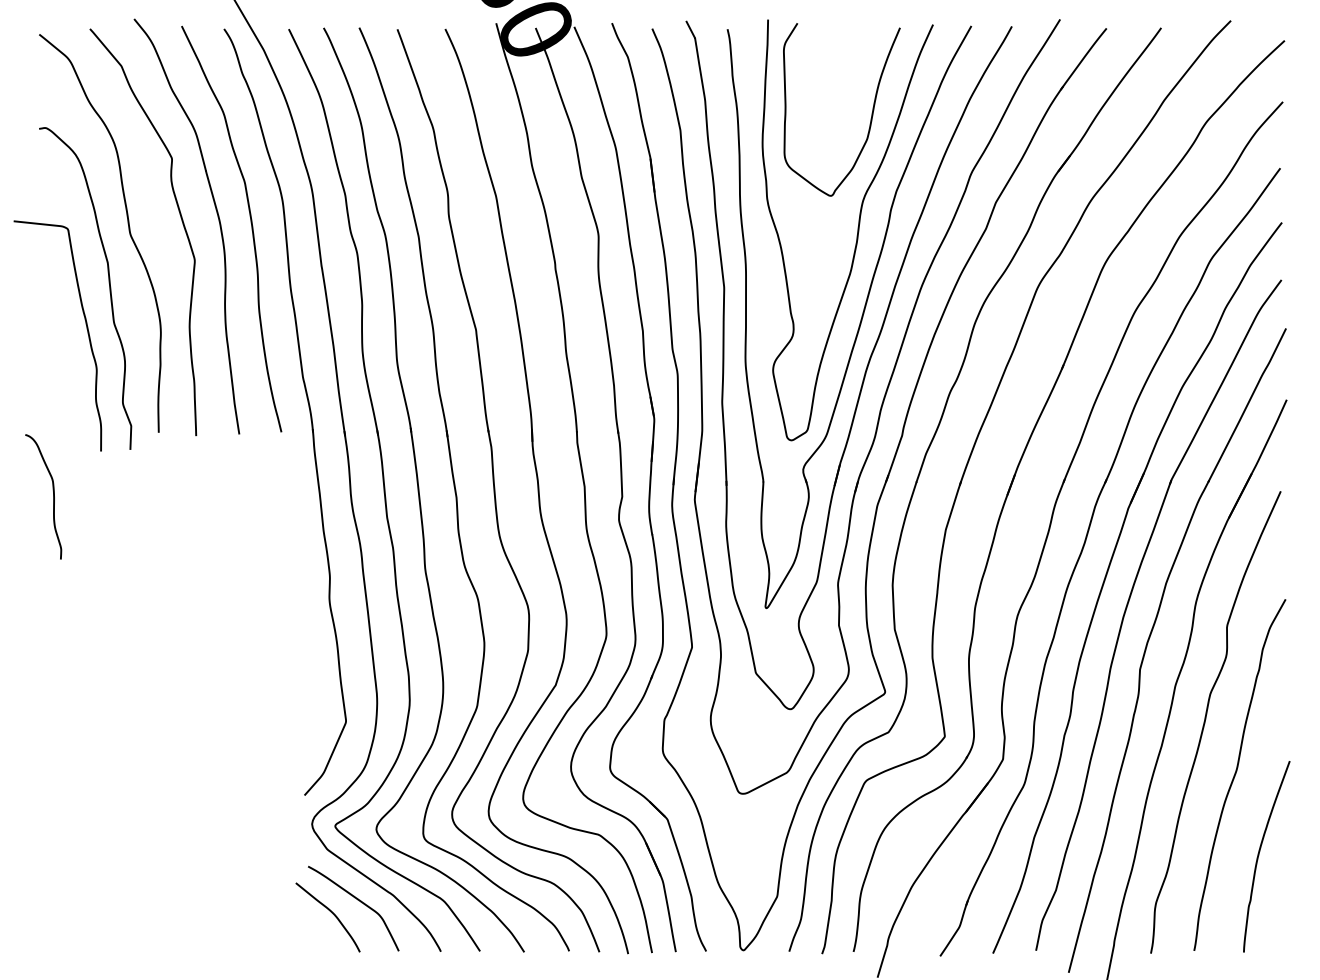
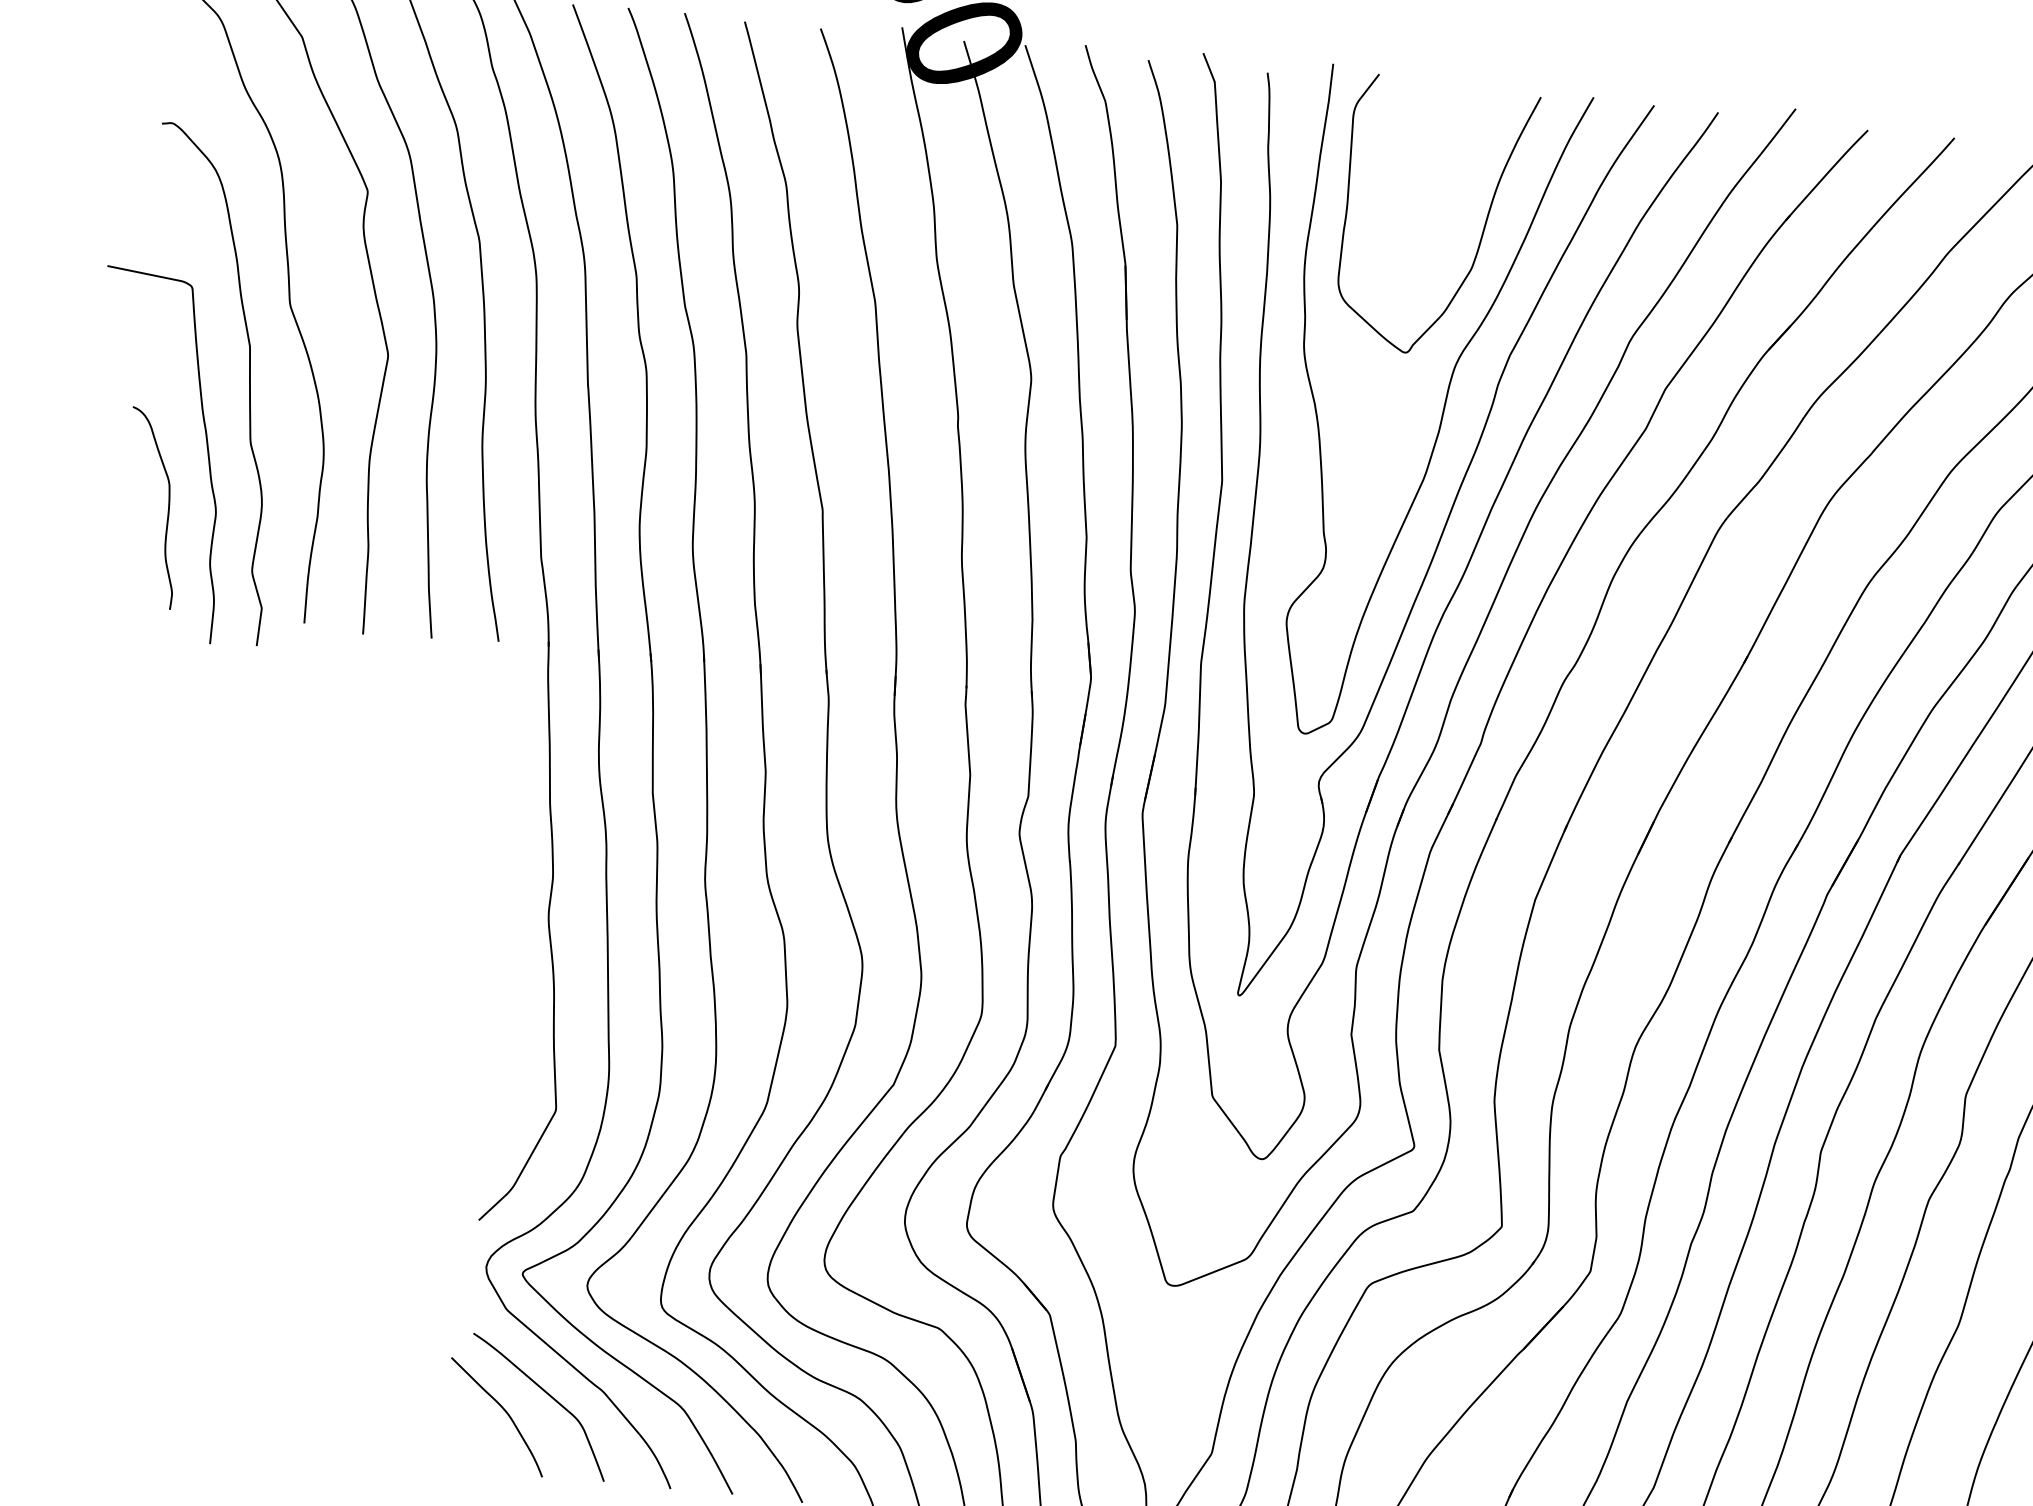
curve: (53, 496) -> (168, 508), moved

